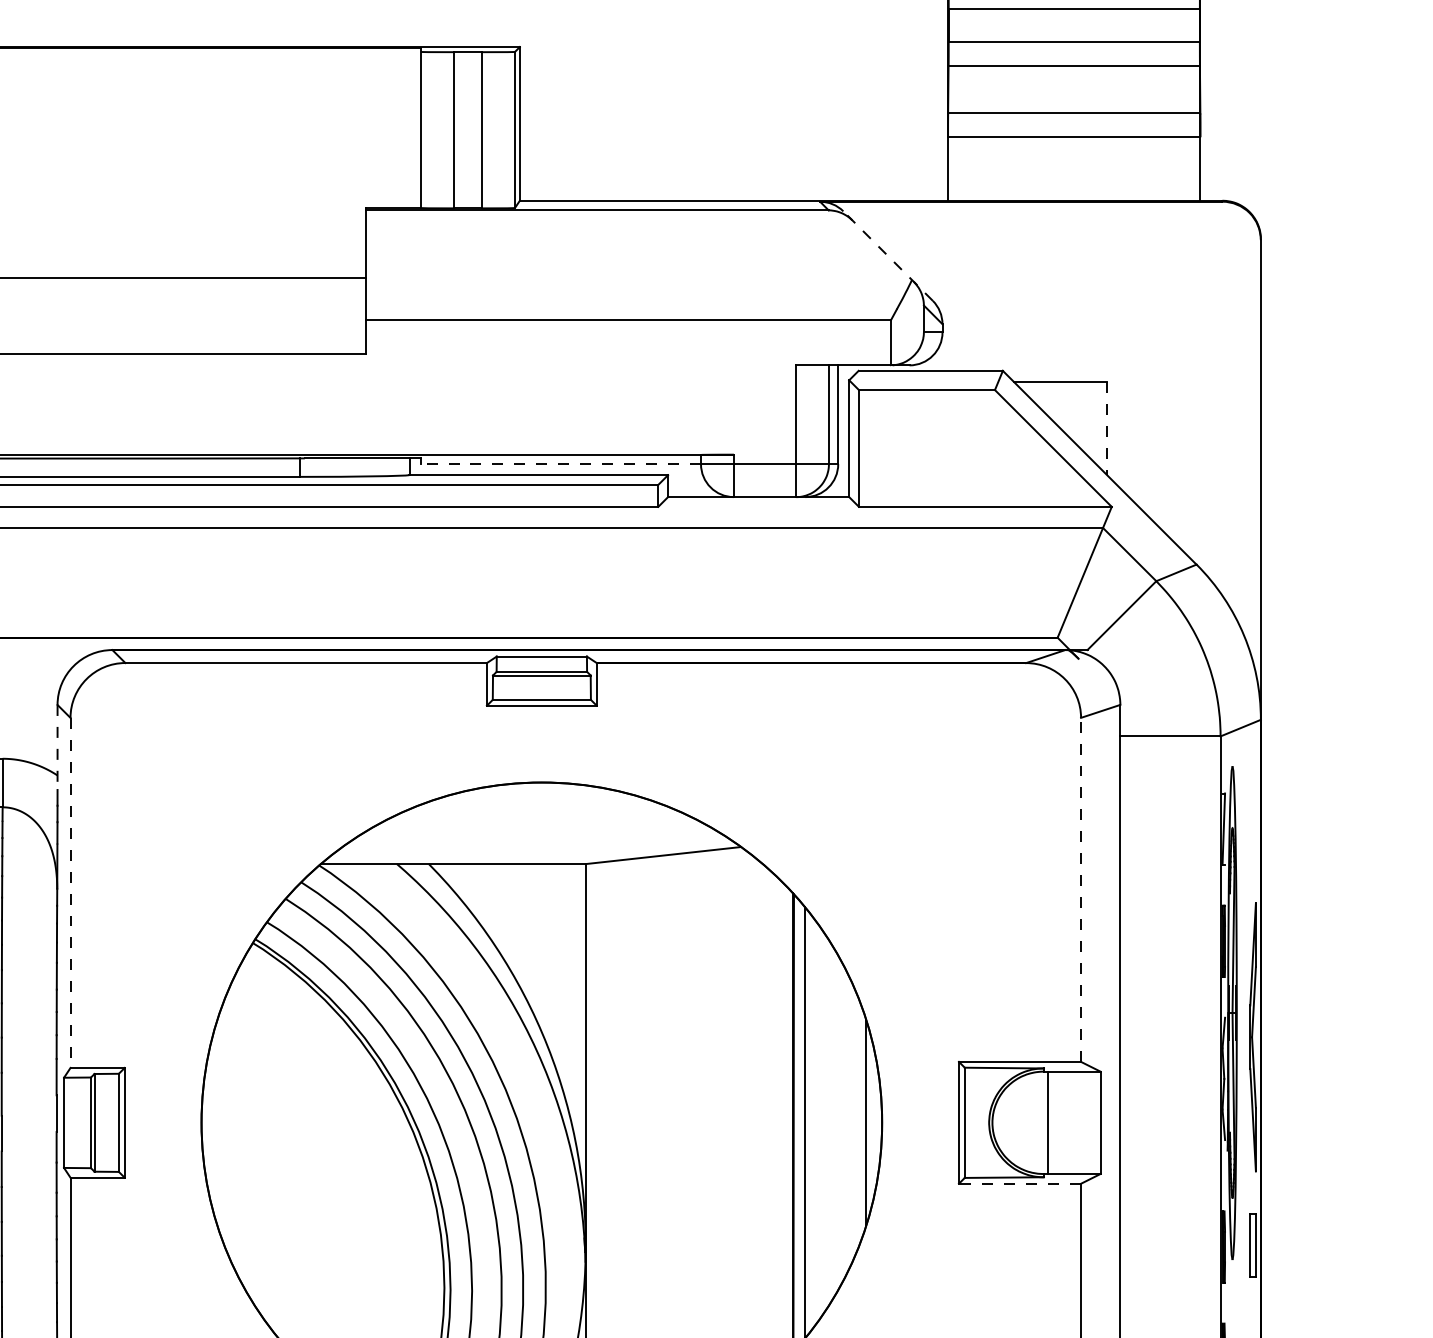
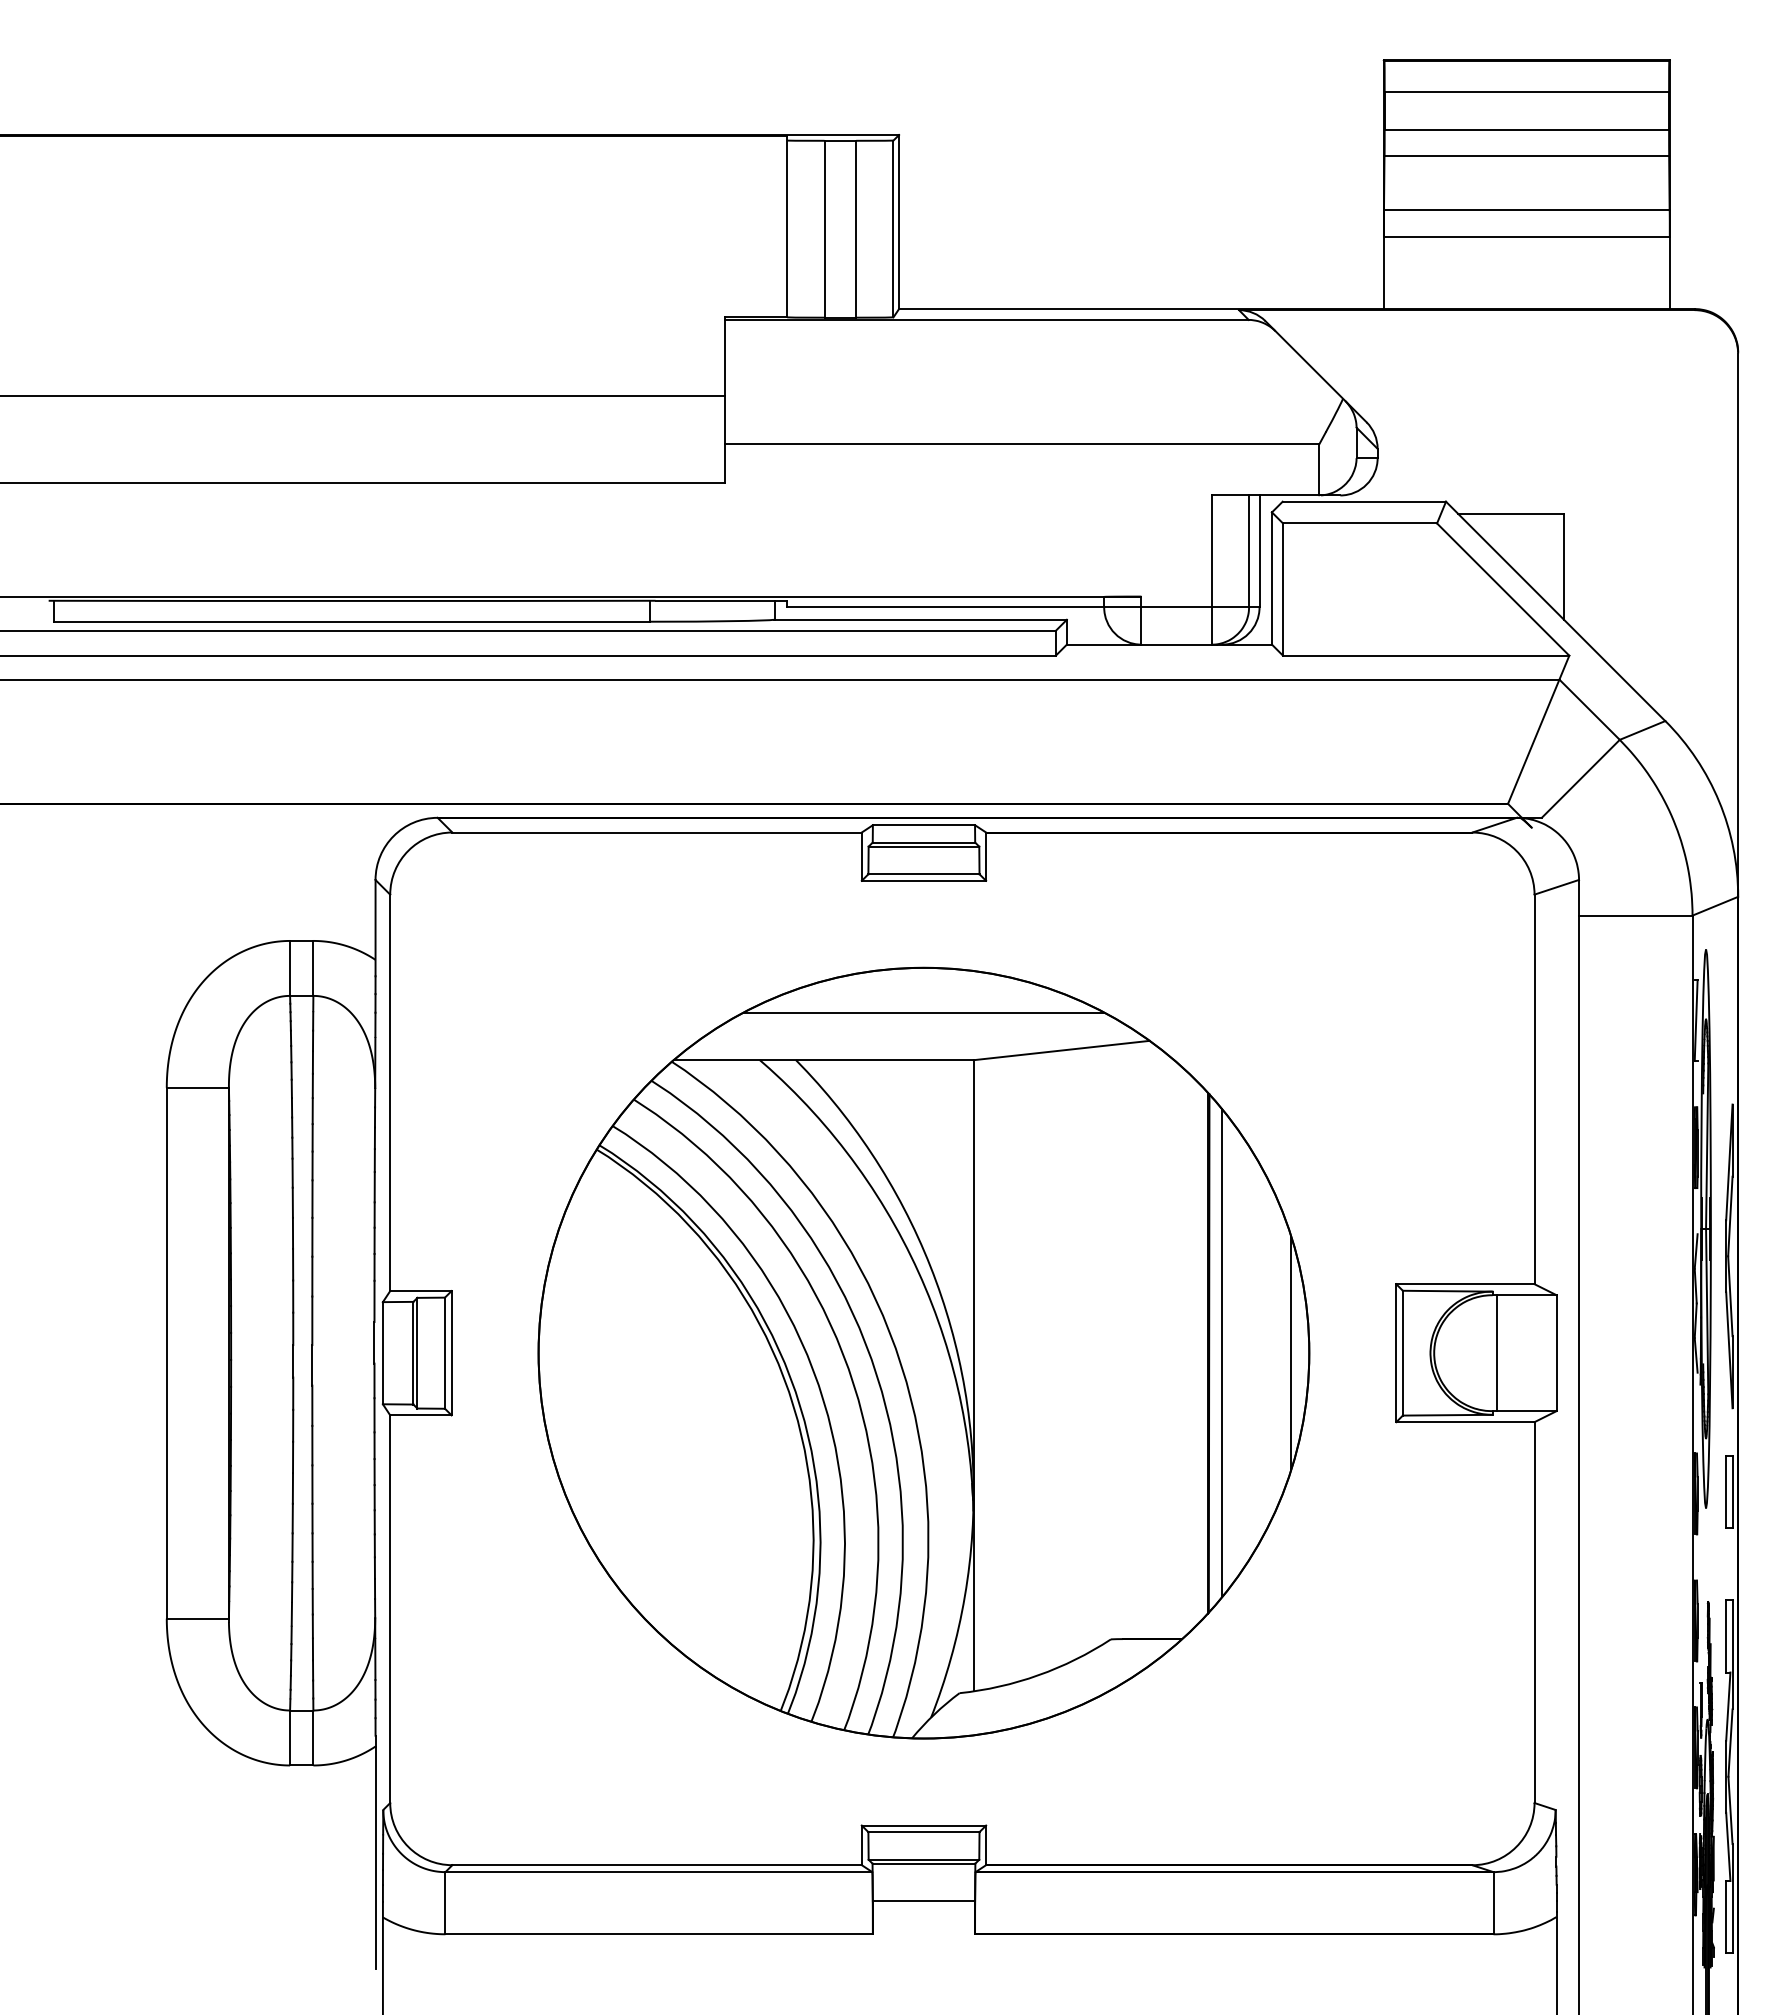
line: (888, 255) -> (1316, 371), dashed -> solid
line: (1107, 428) -> (1564, 566), dashed -> solid
line: (560, 464) -> (945, 607), dashed -> solid
line: (57, 747) -> (375, 928), dashed -> solid
line: (541, 821) -> (923, 1012), added
line: (1081, 889) -> (1534, 1089), dashed -> solid
line: (70, 893) -> (390, 1093), dashed -> solid
line: (1019, 1184) -> (1464, 1422), dashed -> solid

